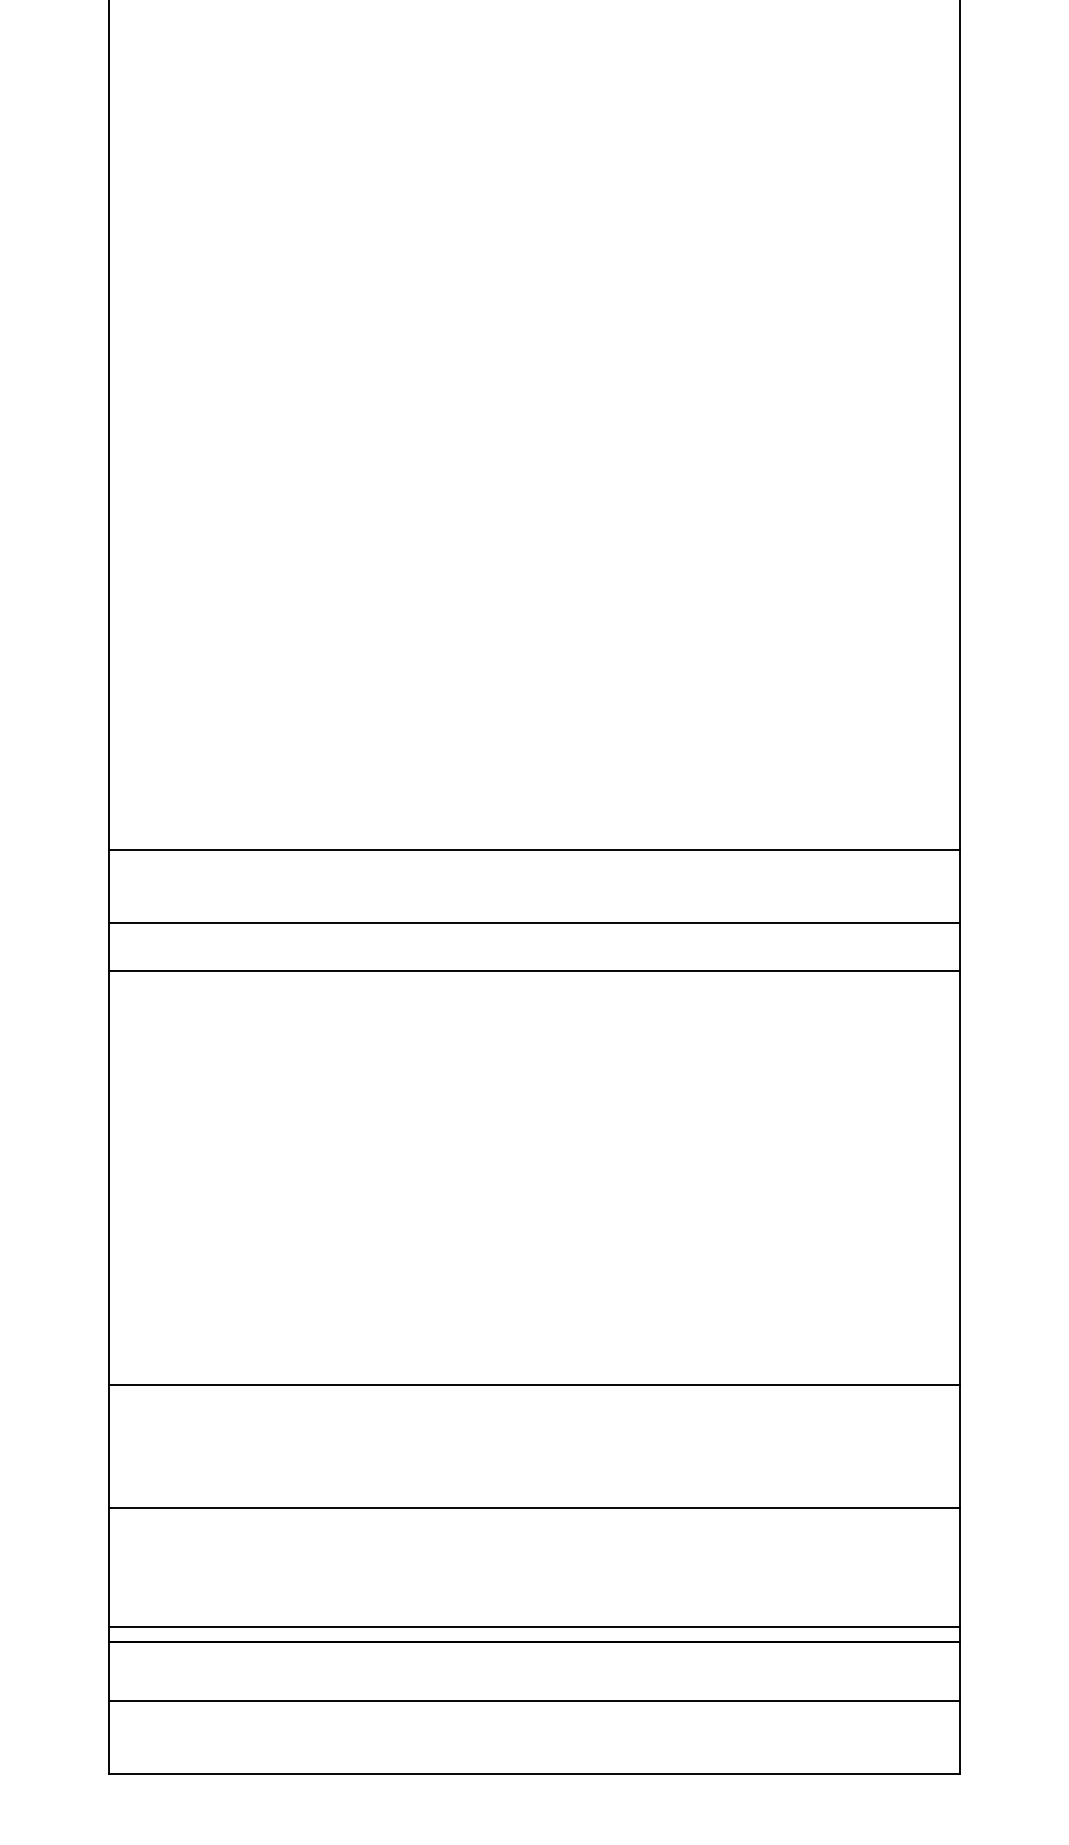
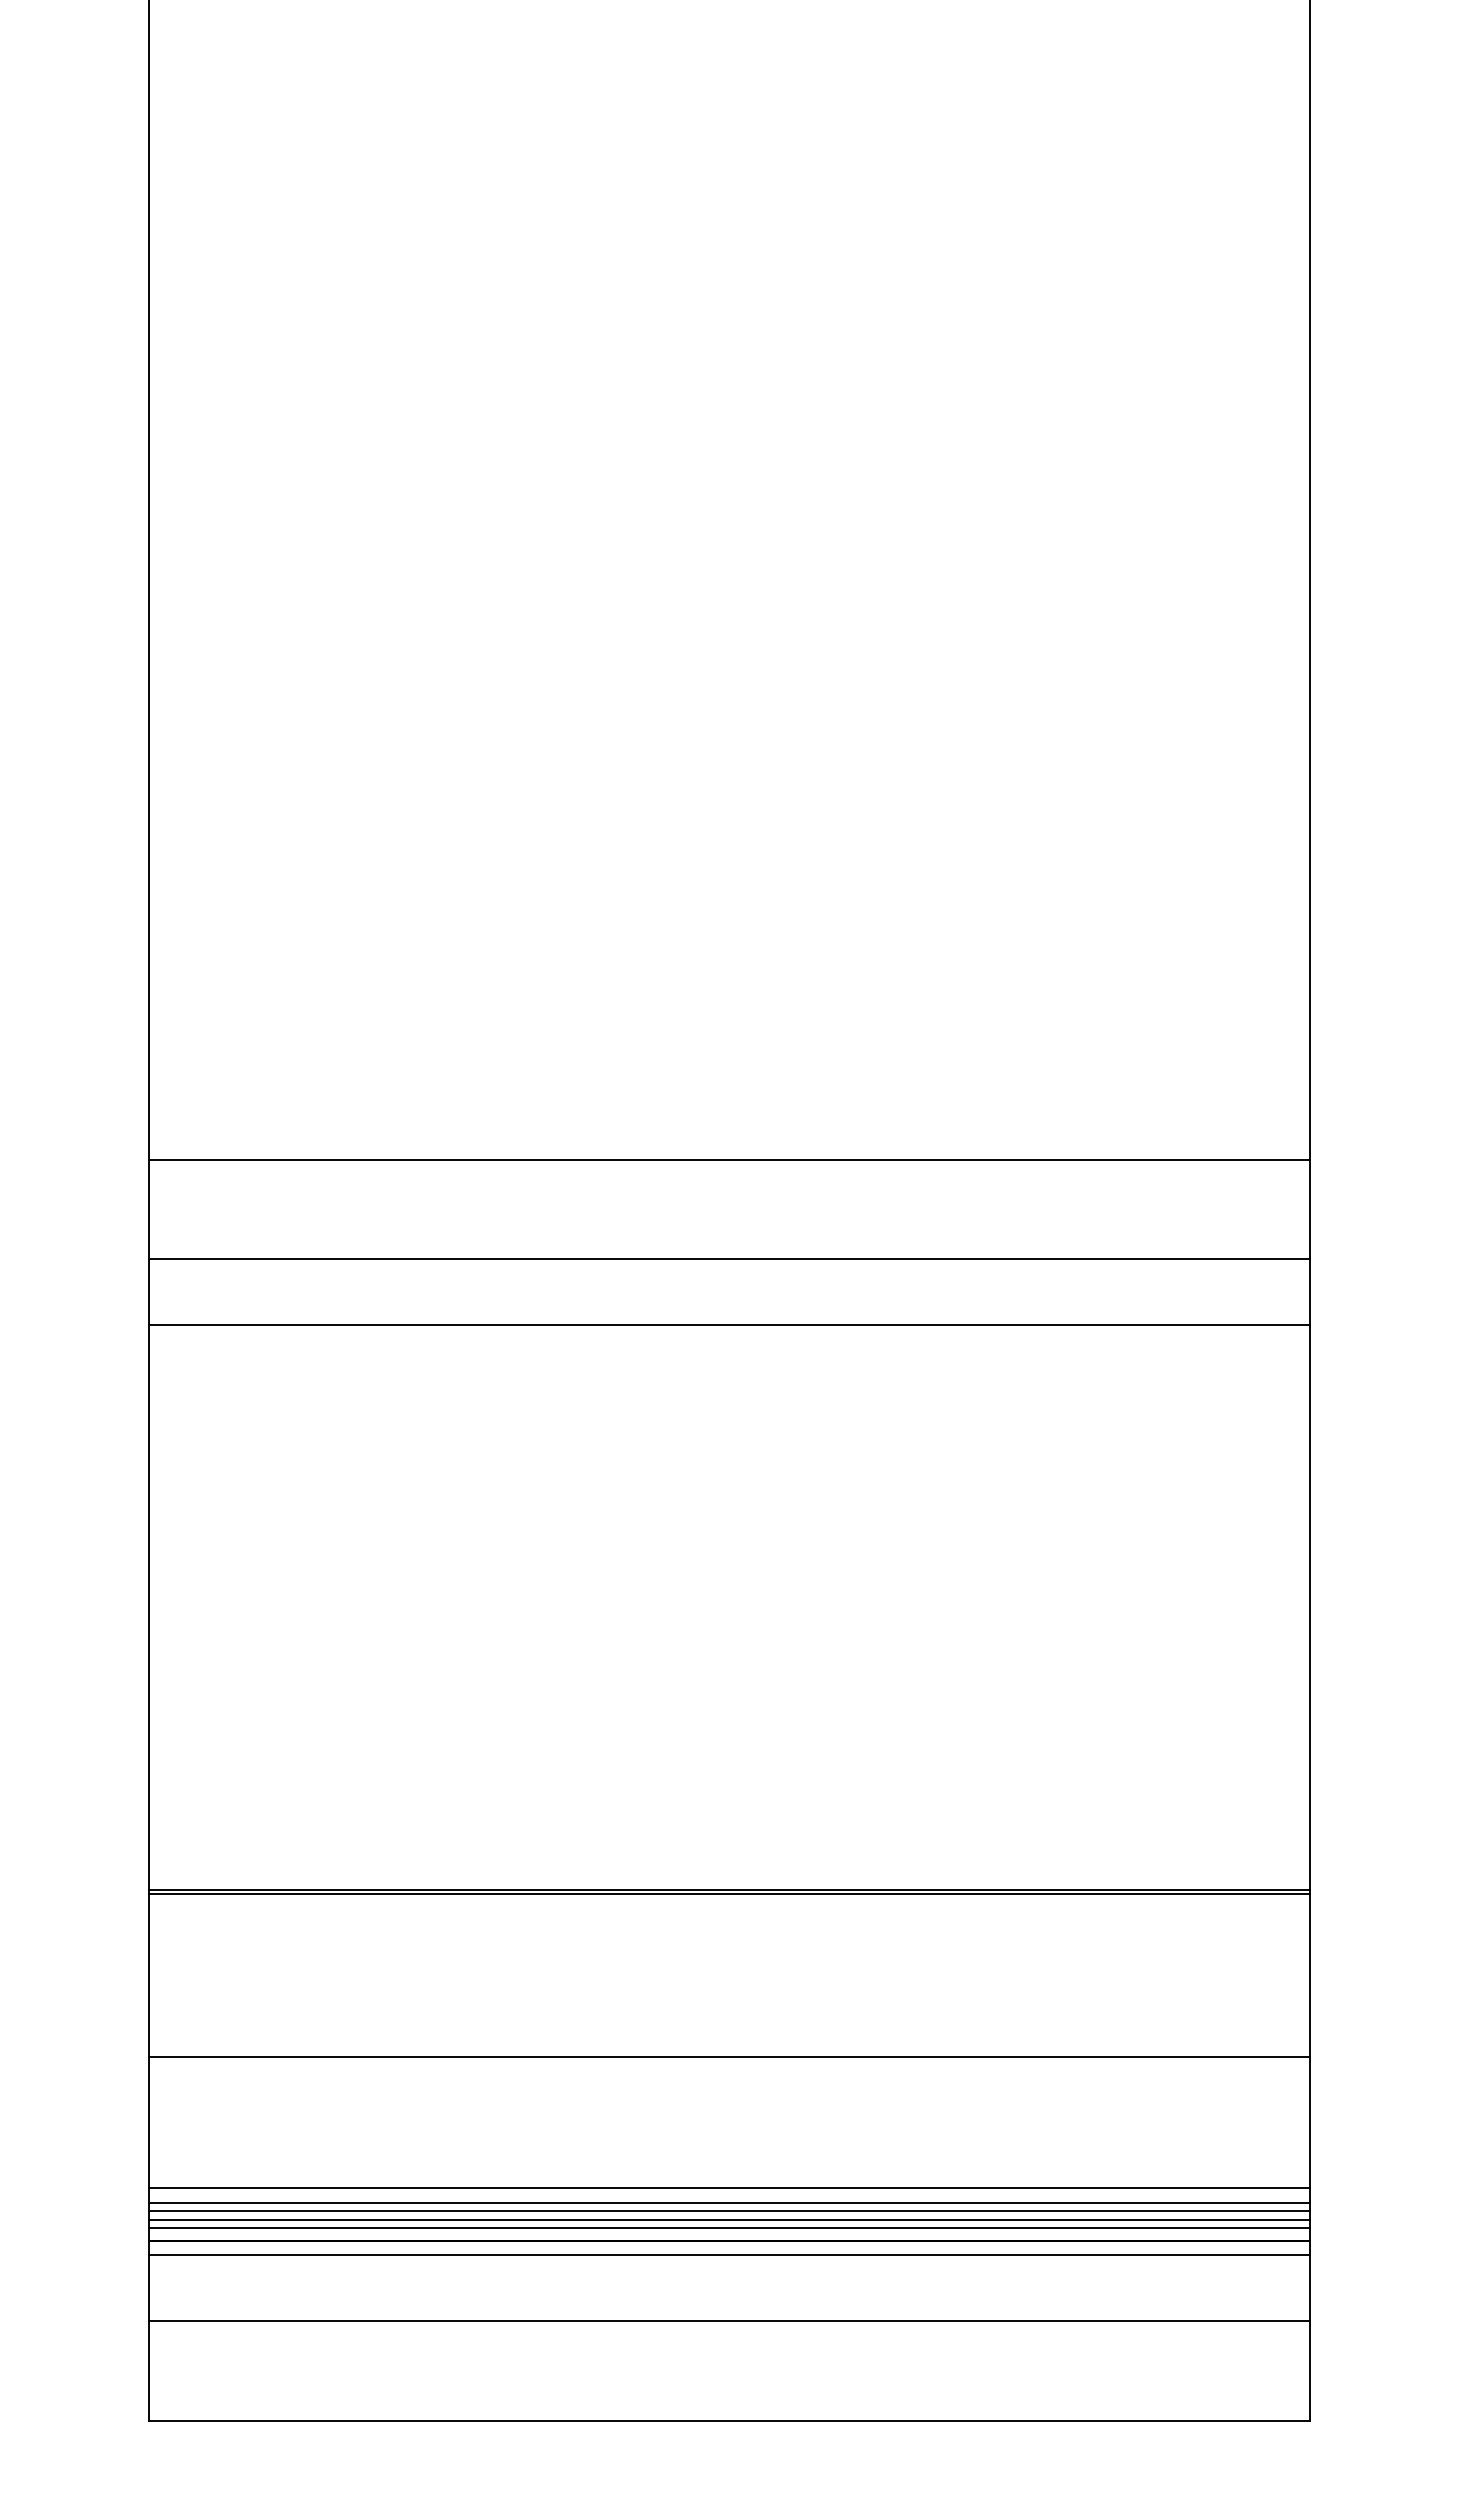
line: (534, 1388) -> (729, 1894), added
line: (534, 1603) -> (729, 2188), added
line: (534, 1613) -> (729, 2202), added
line: (534, 1620) -> (729, 2211), added
line: (534, 1633) -> (729, 2228), added
line: (534, 1652) -> (729, 2254), added

